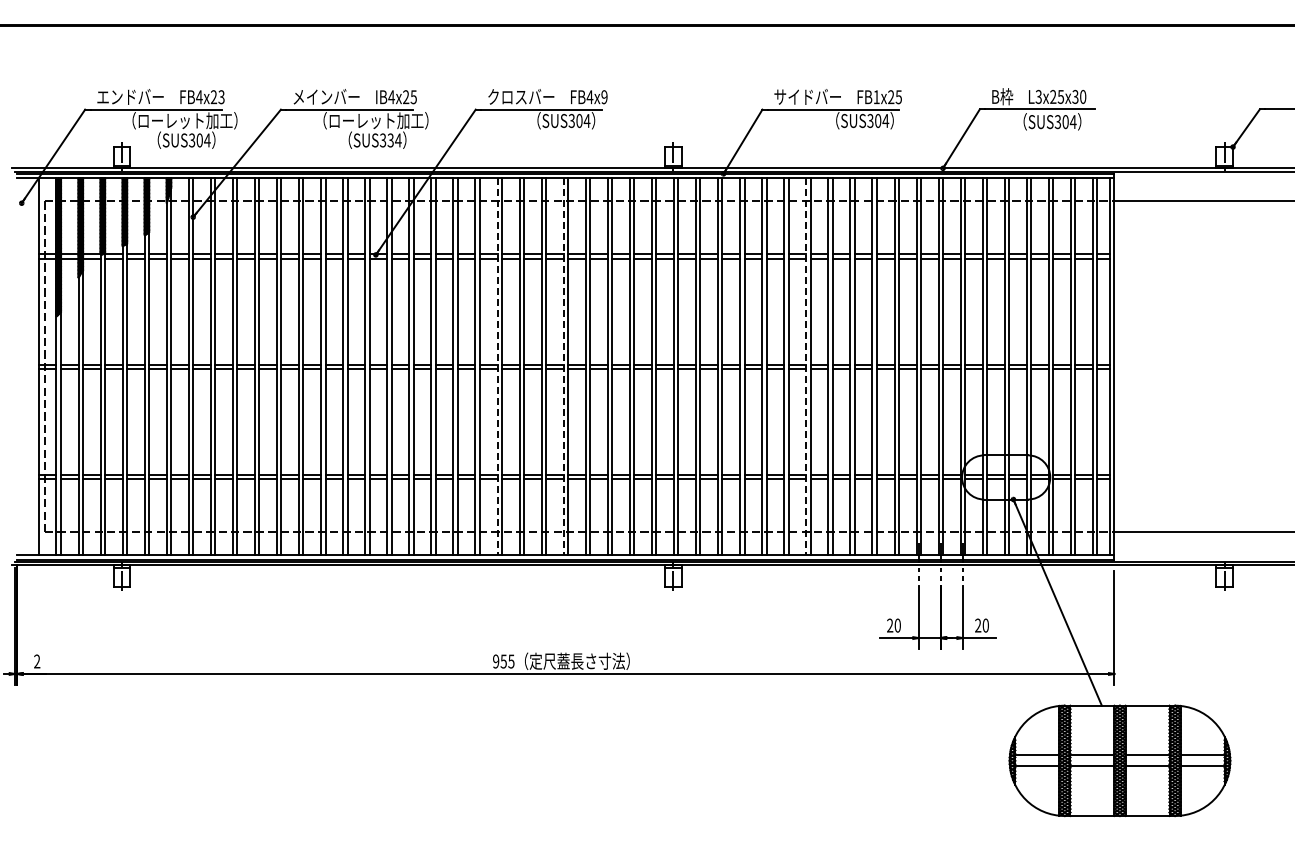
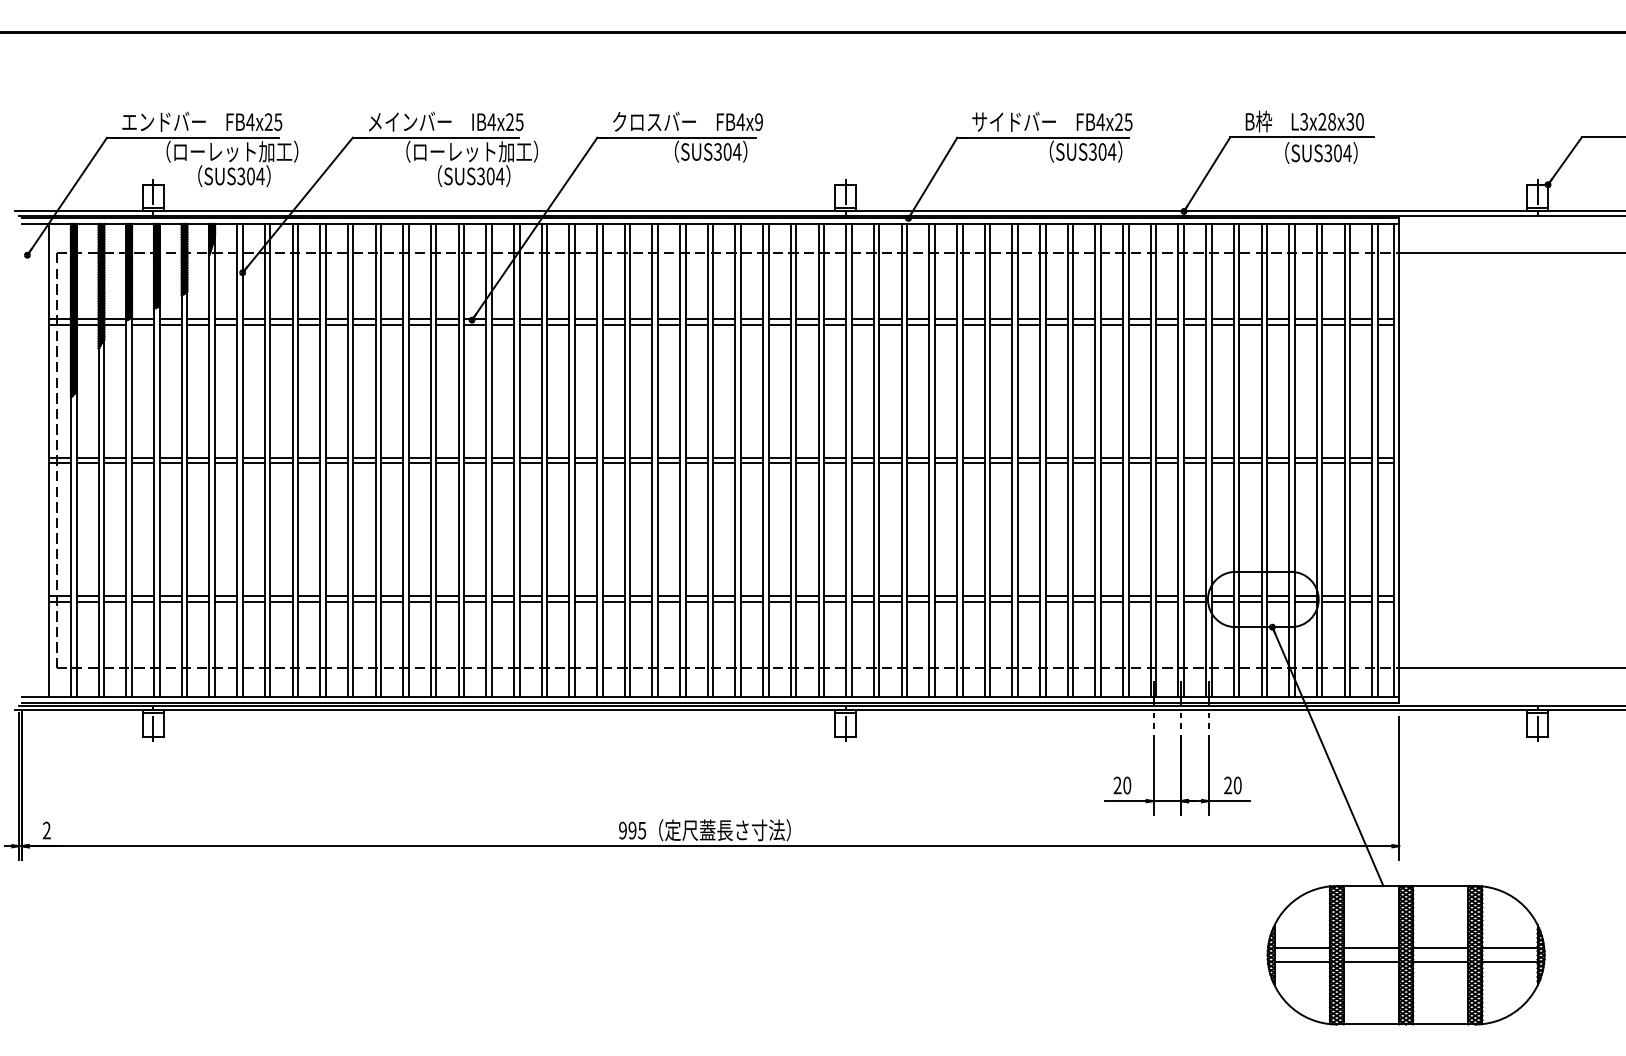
text: (221, 96) -> (278, 121), FB4x23 -> FB4x25
text: (1060, 96) -> (1331, 121), L3x25x30 -> L3x28x30
text: (876, 97) -> (1100, 122), FB1x25 -> FB4x25
text: (390, 140) -> (490, 176), SUS334 -> SUS304
line: (497, 366) -> (624, 460), dashed -> solid
line: (563, 366) -> (707, 460), dashed -> solid
line: (806, 366) -> (1012, 460), dashed -> solid
text: (503, 661) -> (632, 830), 955 -> 995

